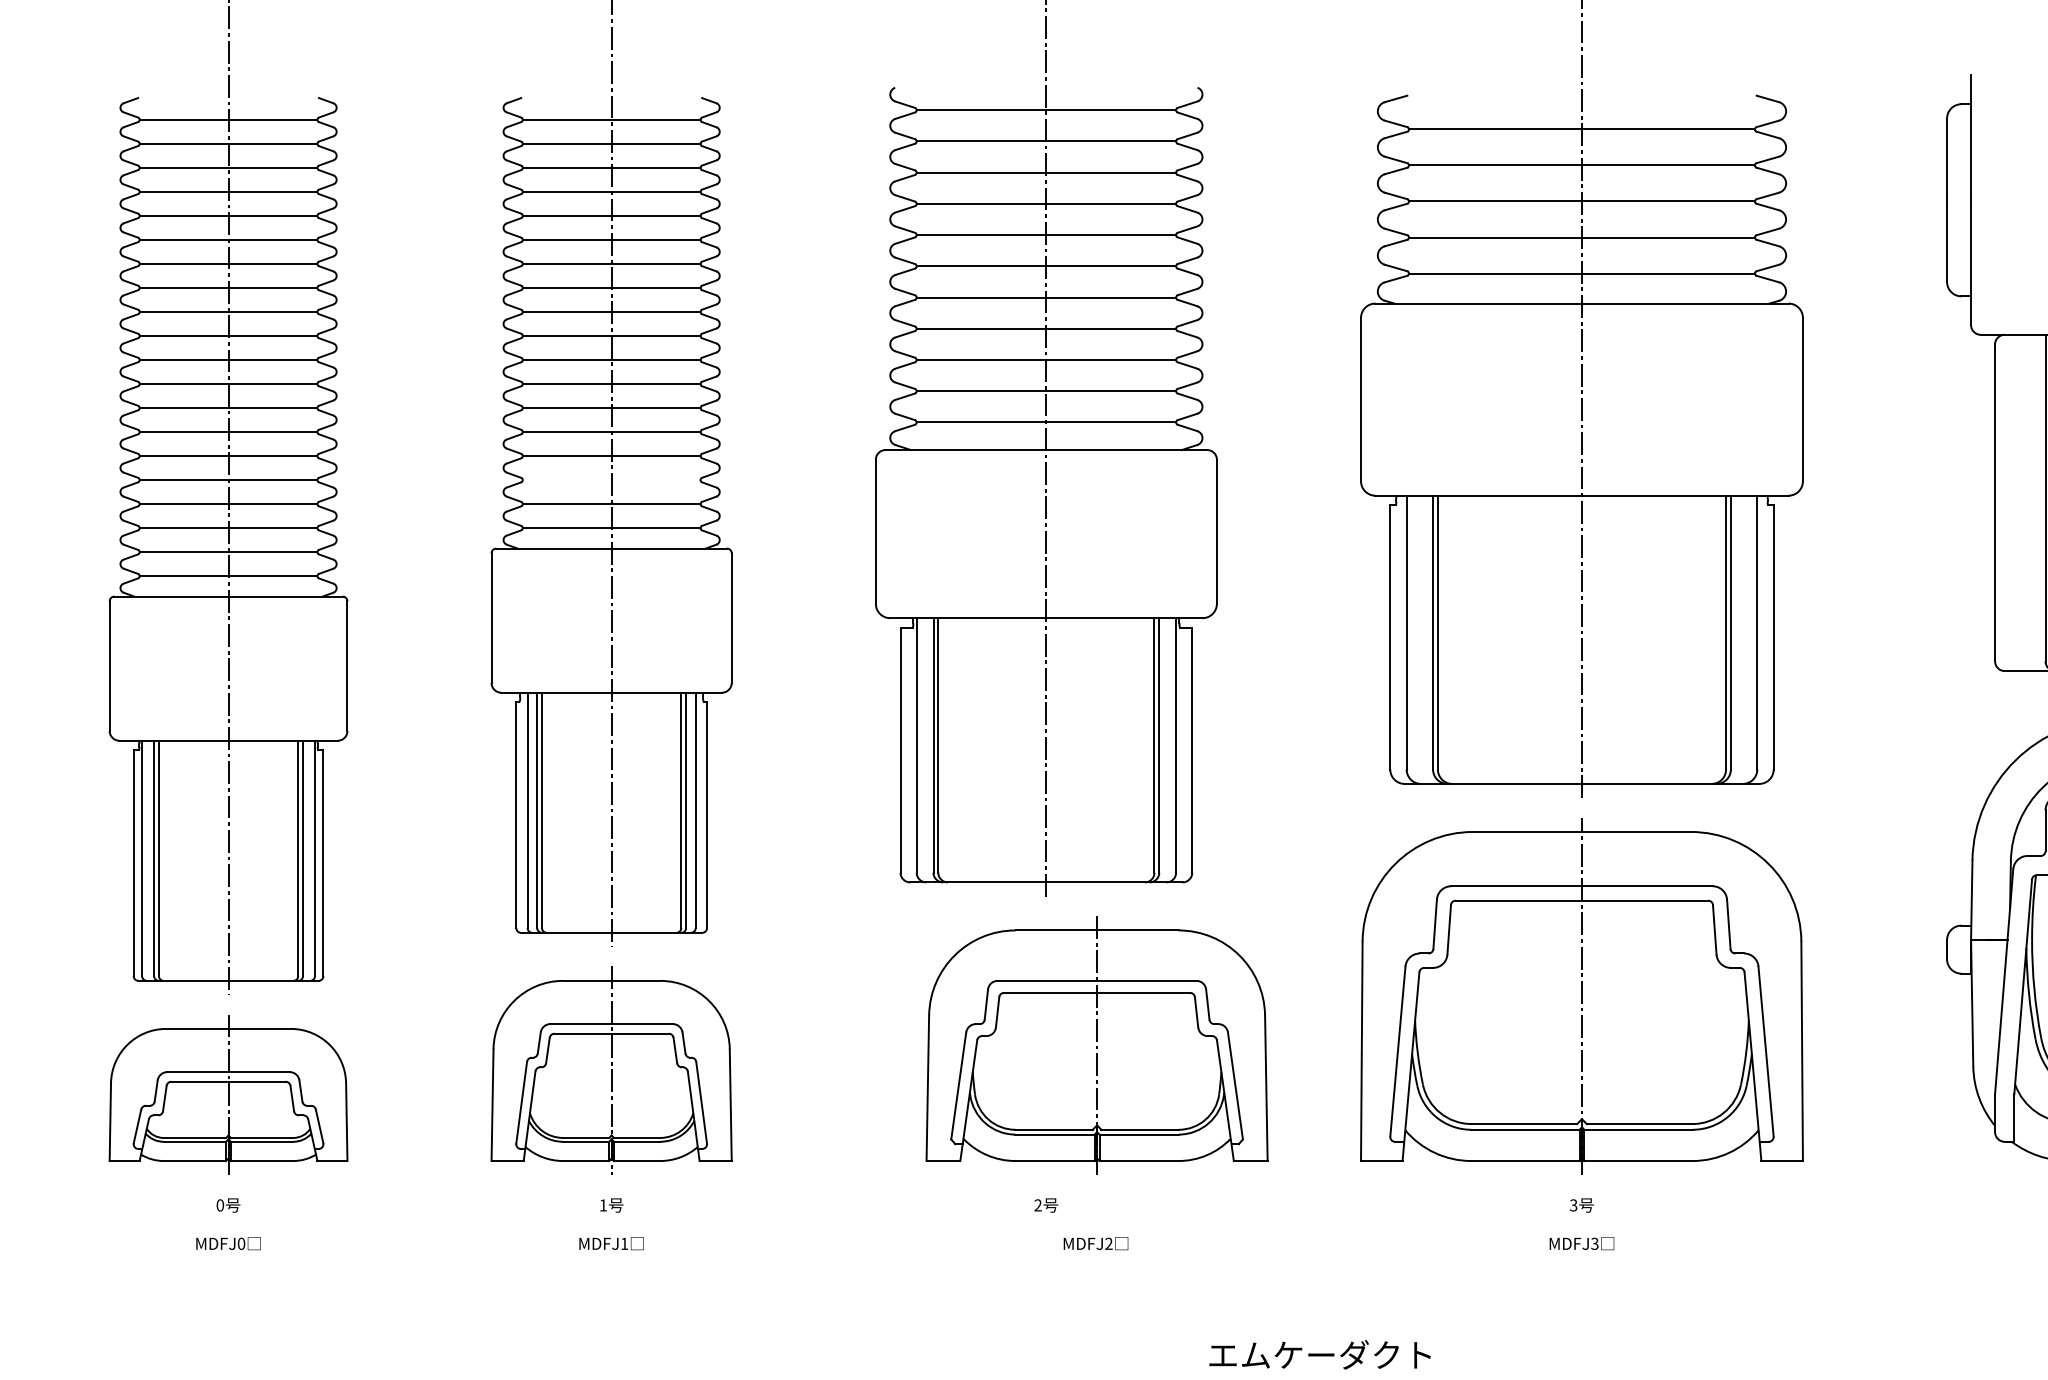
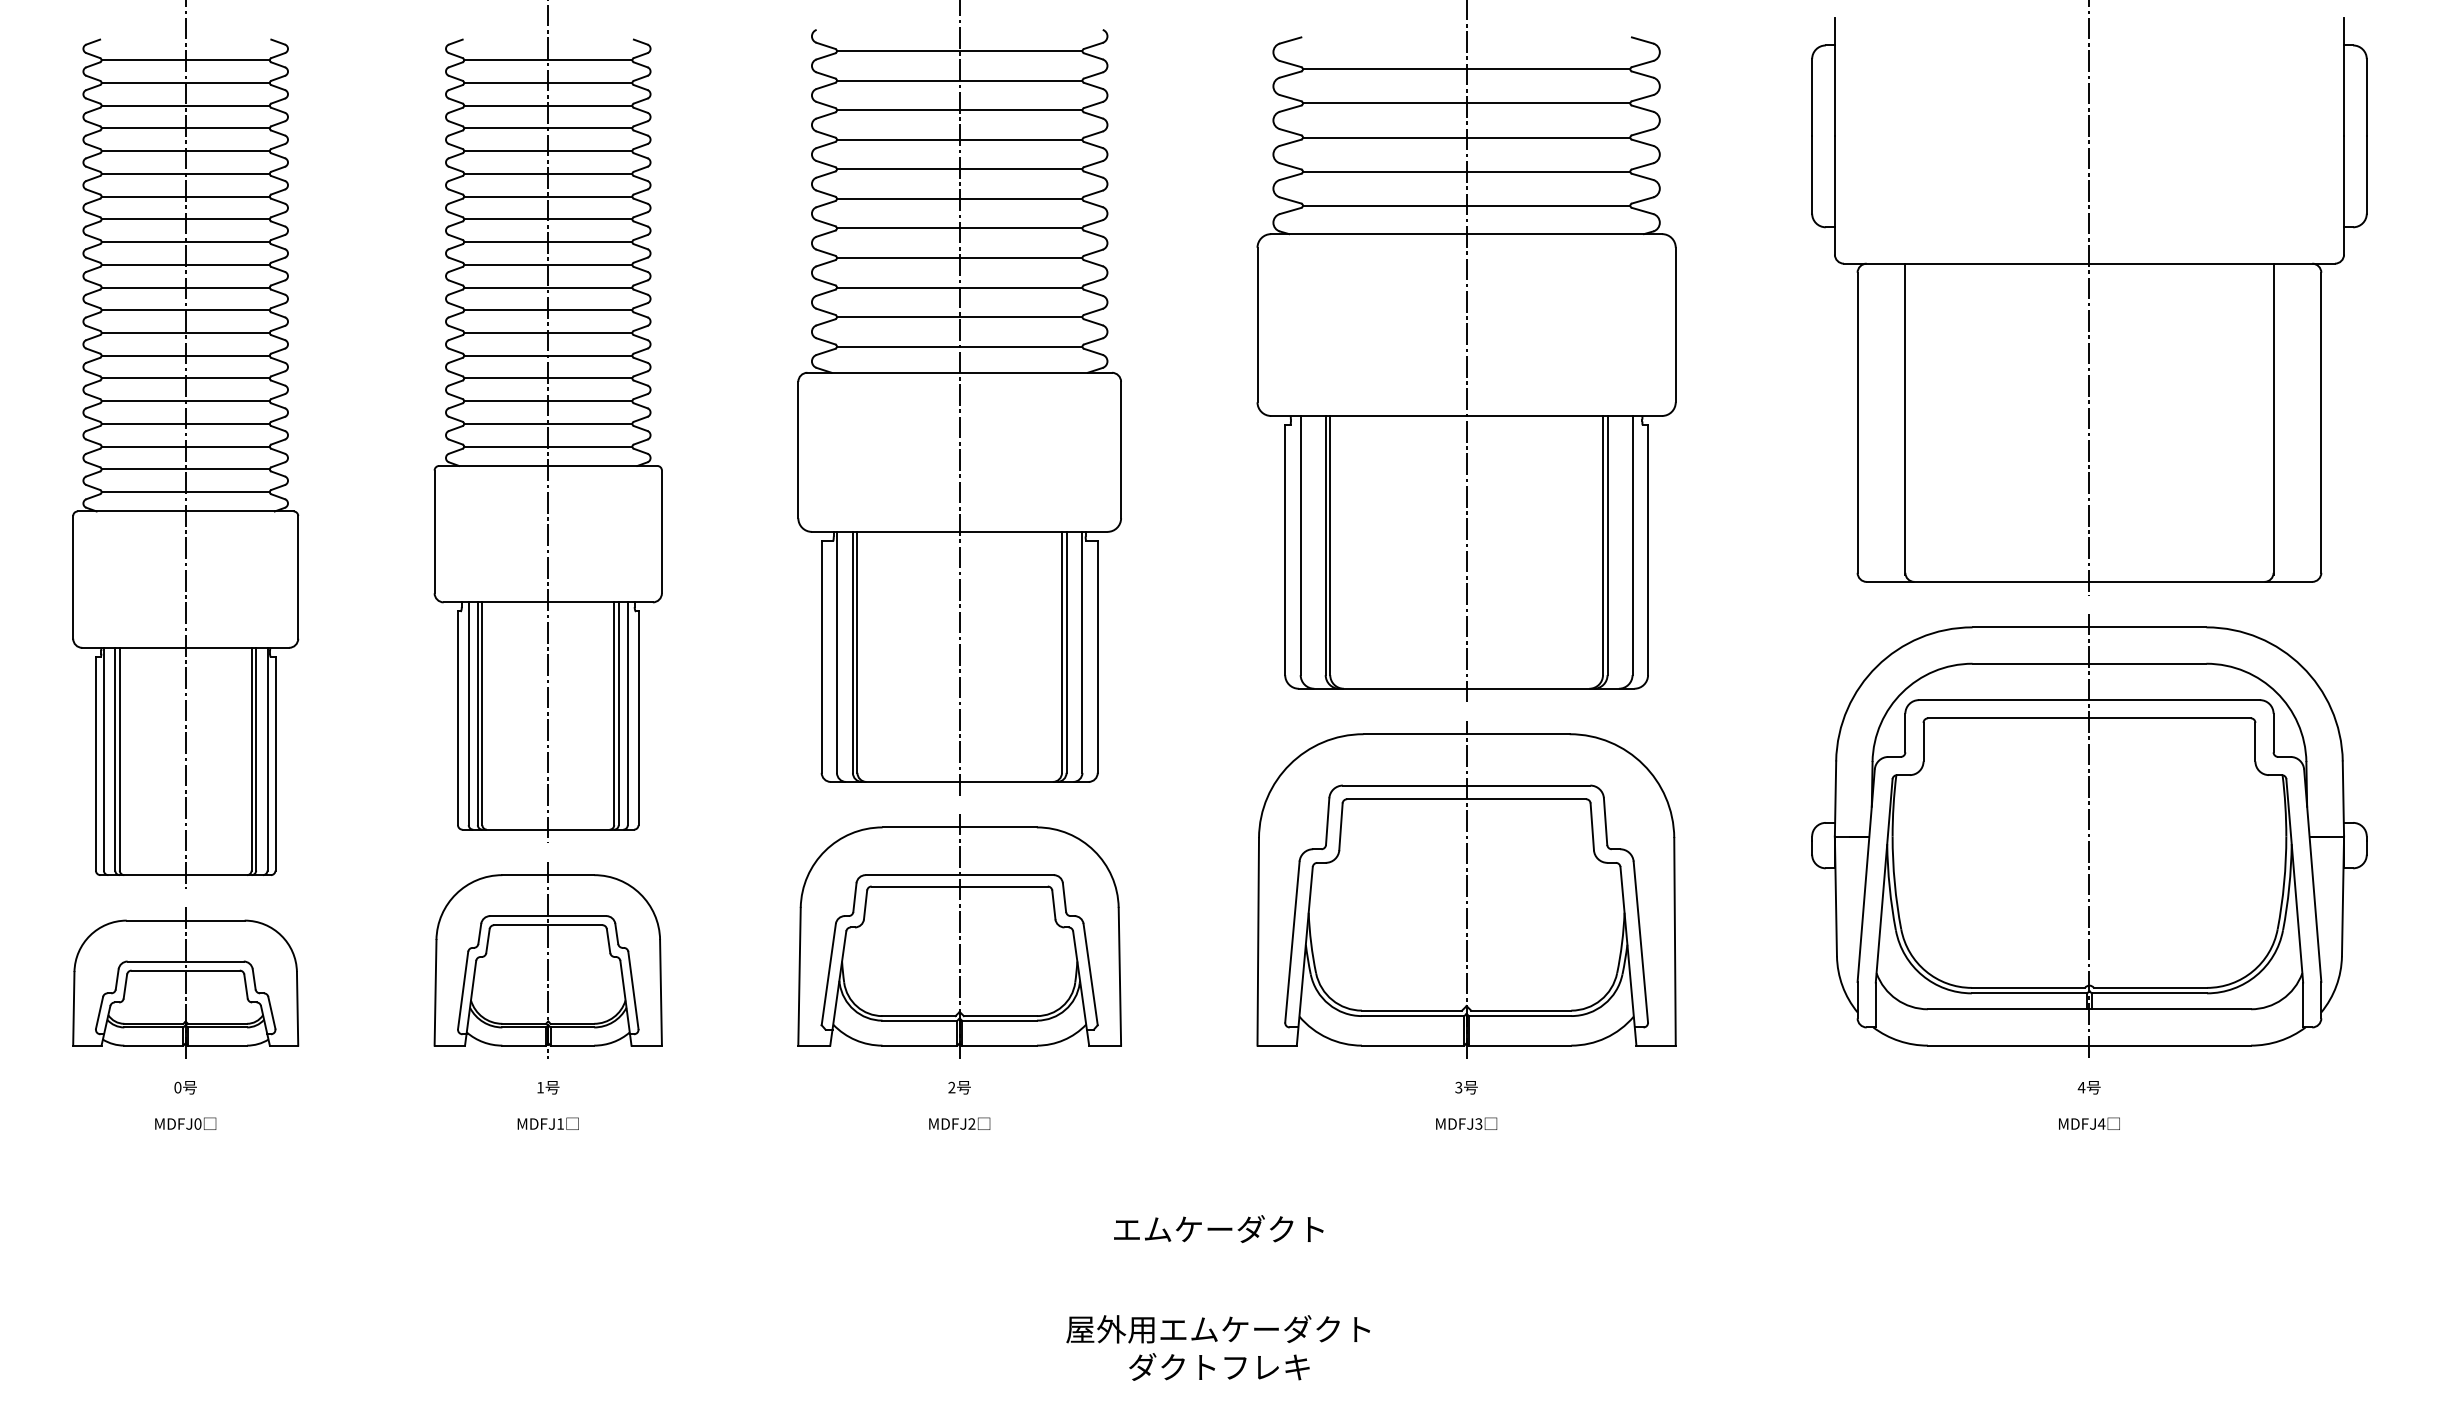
line: (611, 480) -> (548, 401), added
part: (1096, 1045) -> (959, 936), moved
text: (1095, 1243) -> (959, 1123), moved

